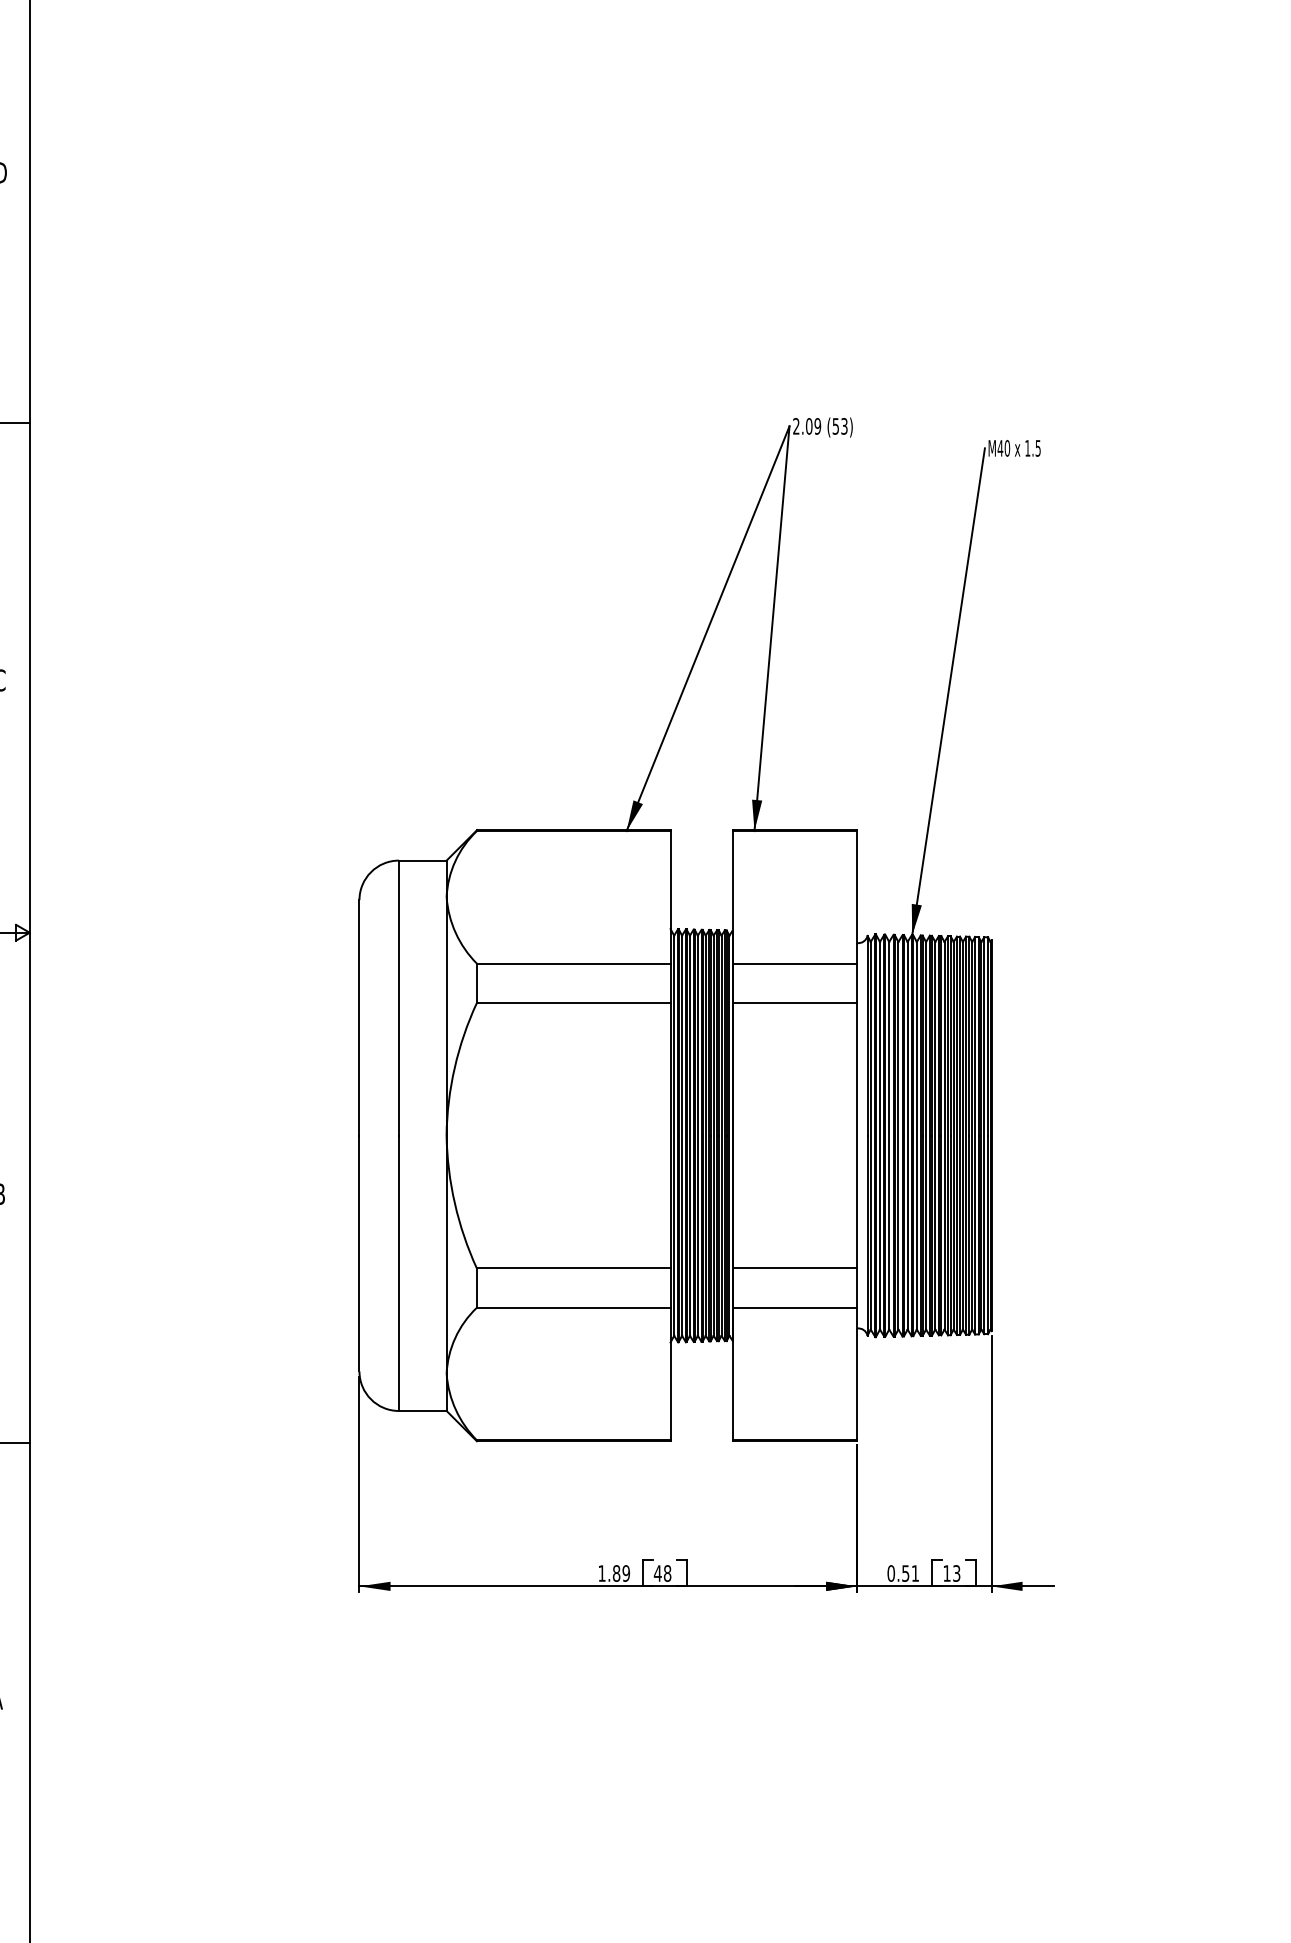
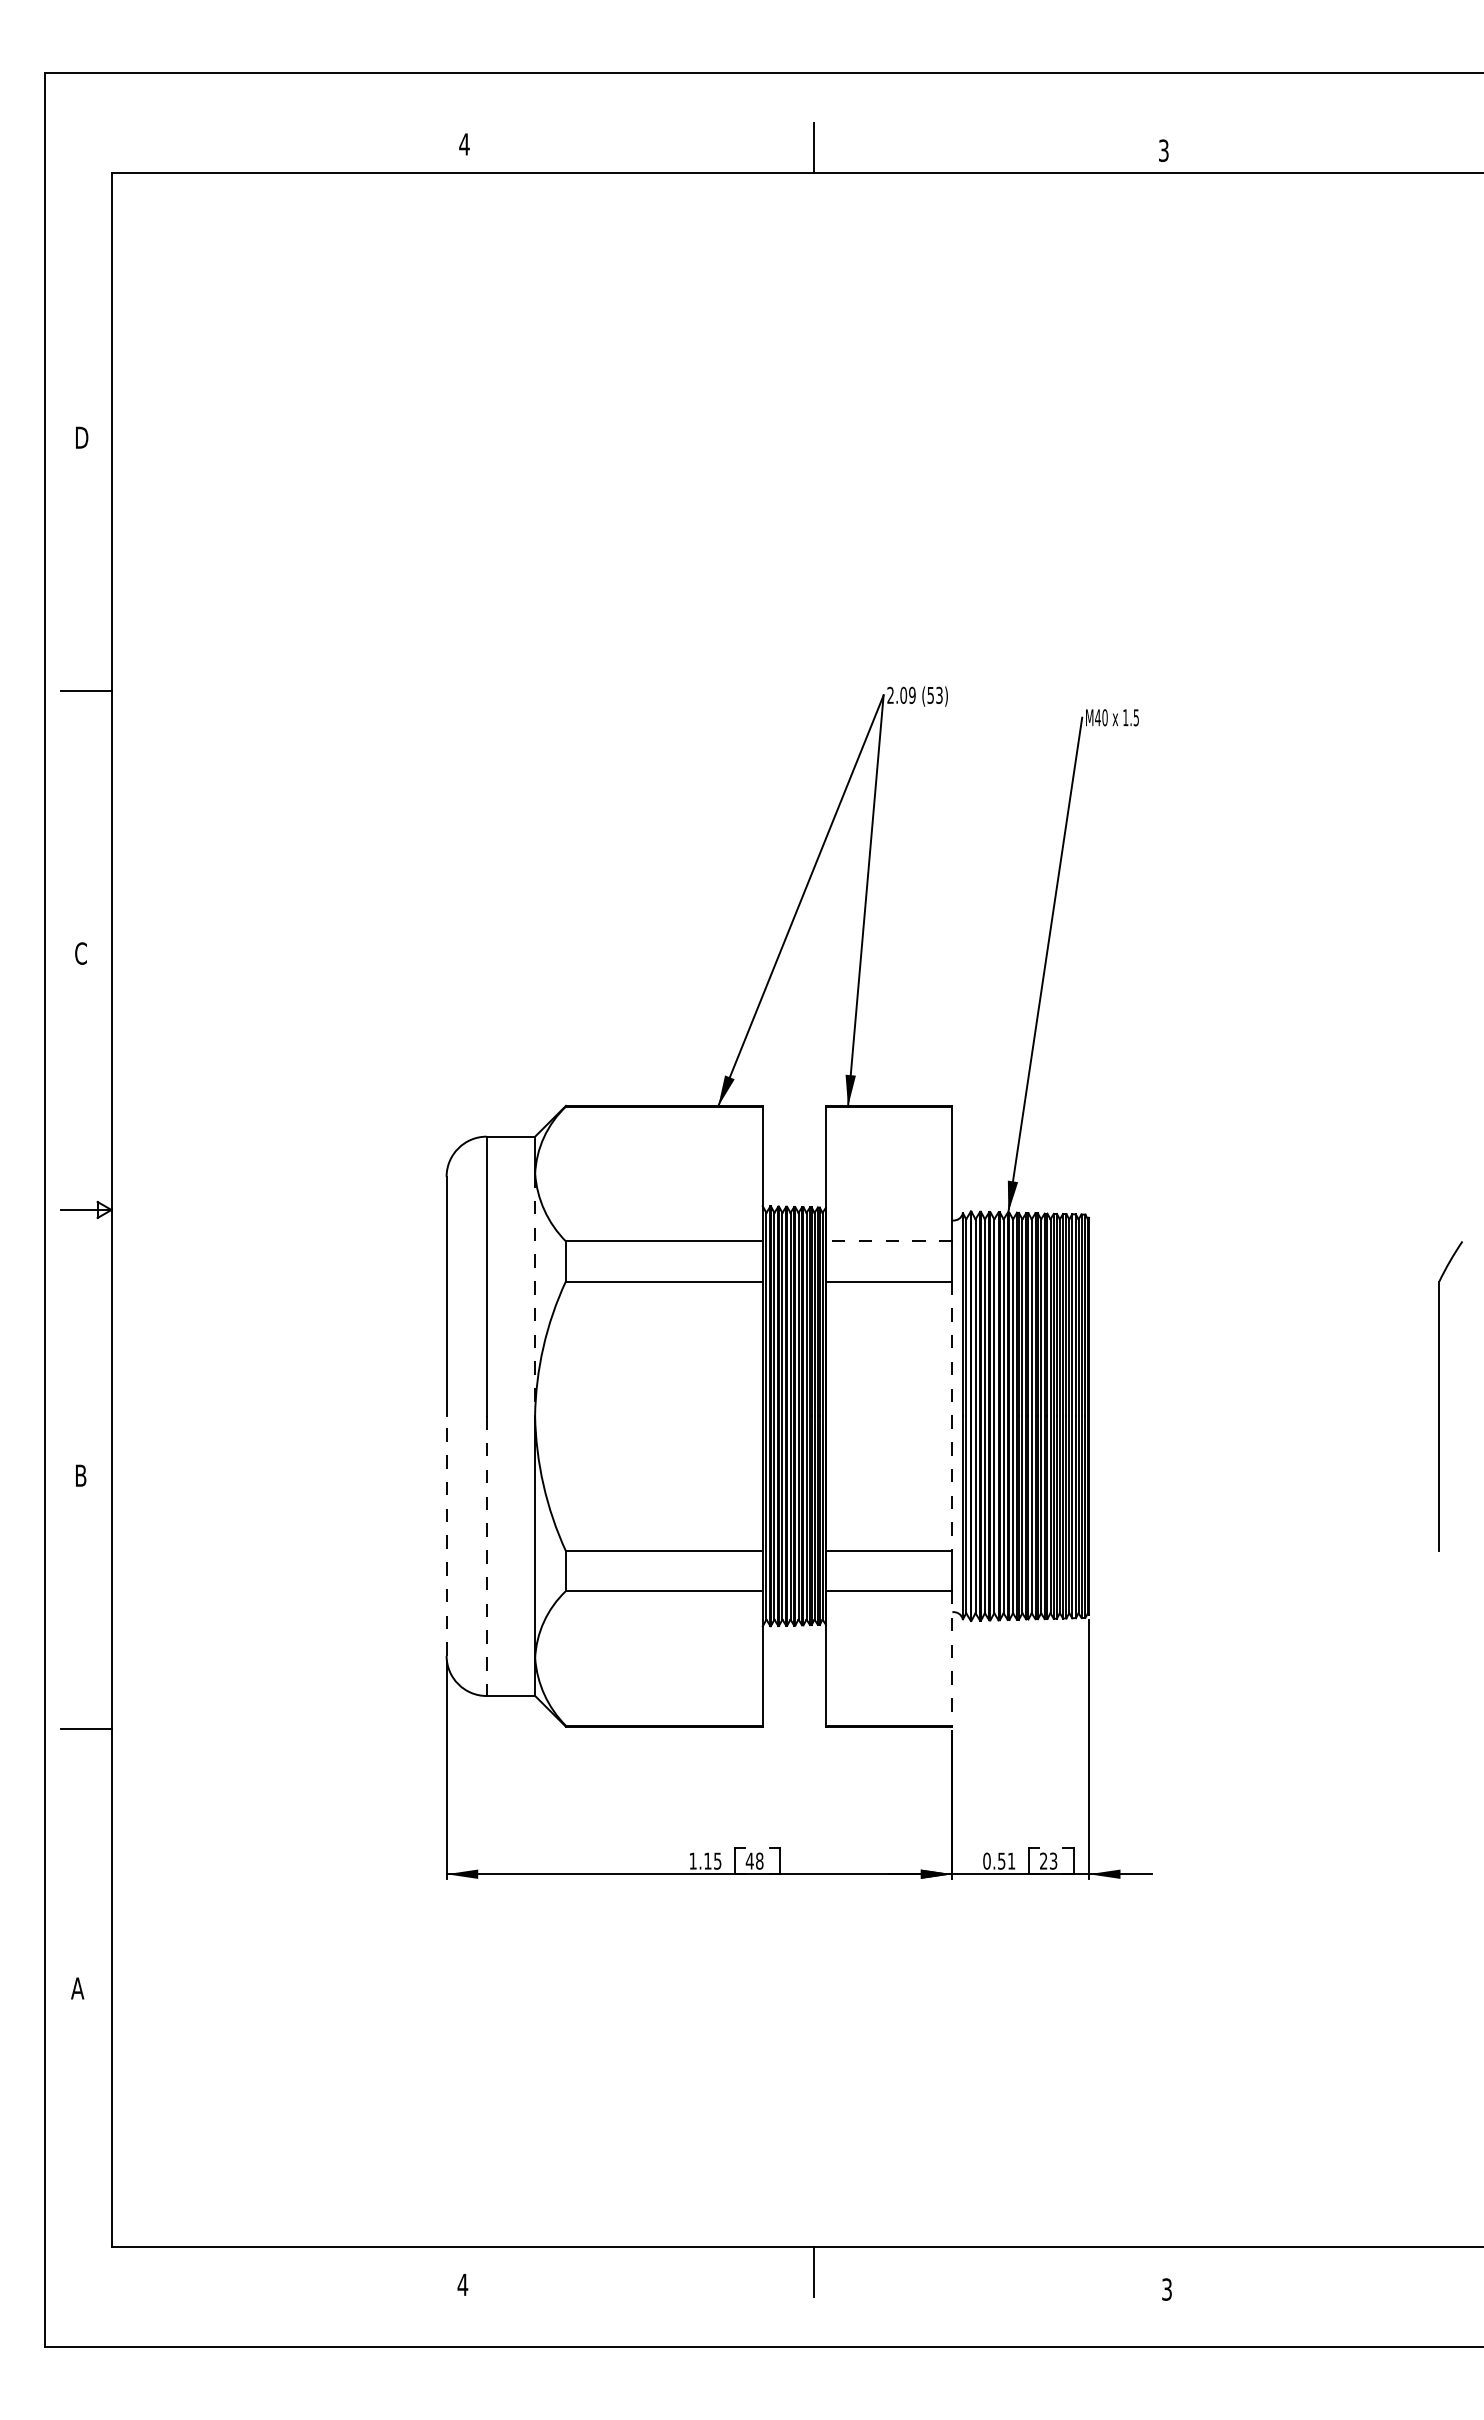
line: (794, 963) -> (888, 1241), solid -> dashed
line: (446, 1016) -> (535, 1295), solid -> dashed
line: (857, 1135) -> (952, 1416), solid -> dashed
line: (359, 1254) -> (446, 1536), solid -> dashed
line: (398, 1273) -> (486, 1556), solid -> dashed
line: (857, 1374) -> (952, 1658), solid -> dashed
text: (621, 1572) -> (712, 1860), 1.89 -> 1.15
text: (946, 1572) -> (1043, 1860), 13 -> 23

